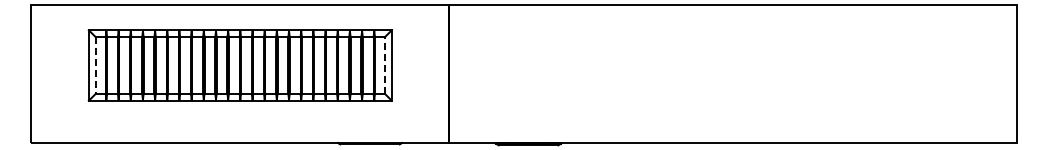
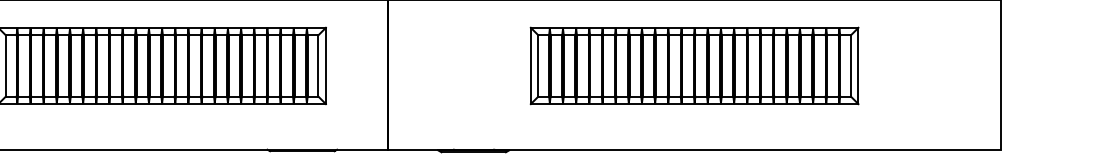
line: (384, 65) -> (317, 65), dashed -> solid
part: (732, 65) -> (694, 65), added
line: (95, 66) -> (5, 67), dashed -> solid

